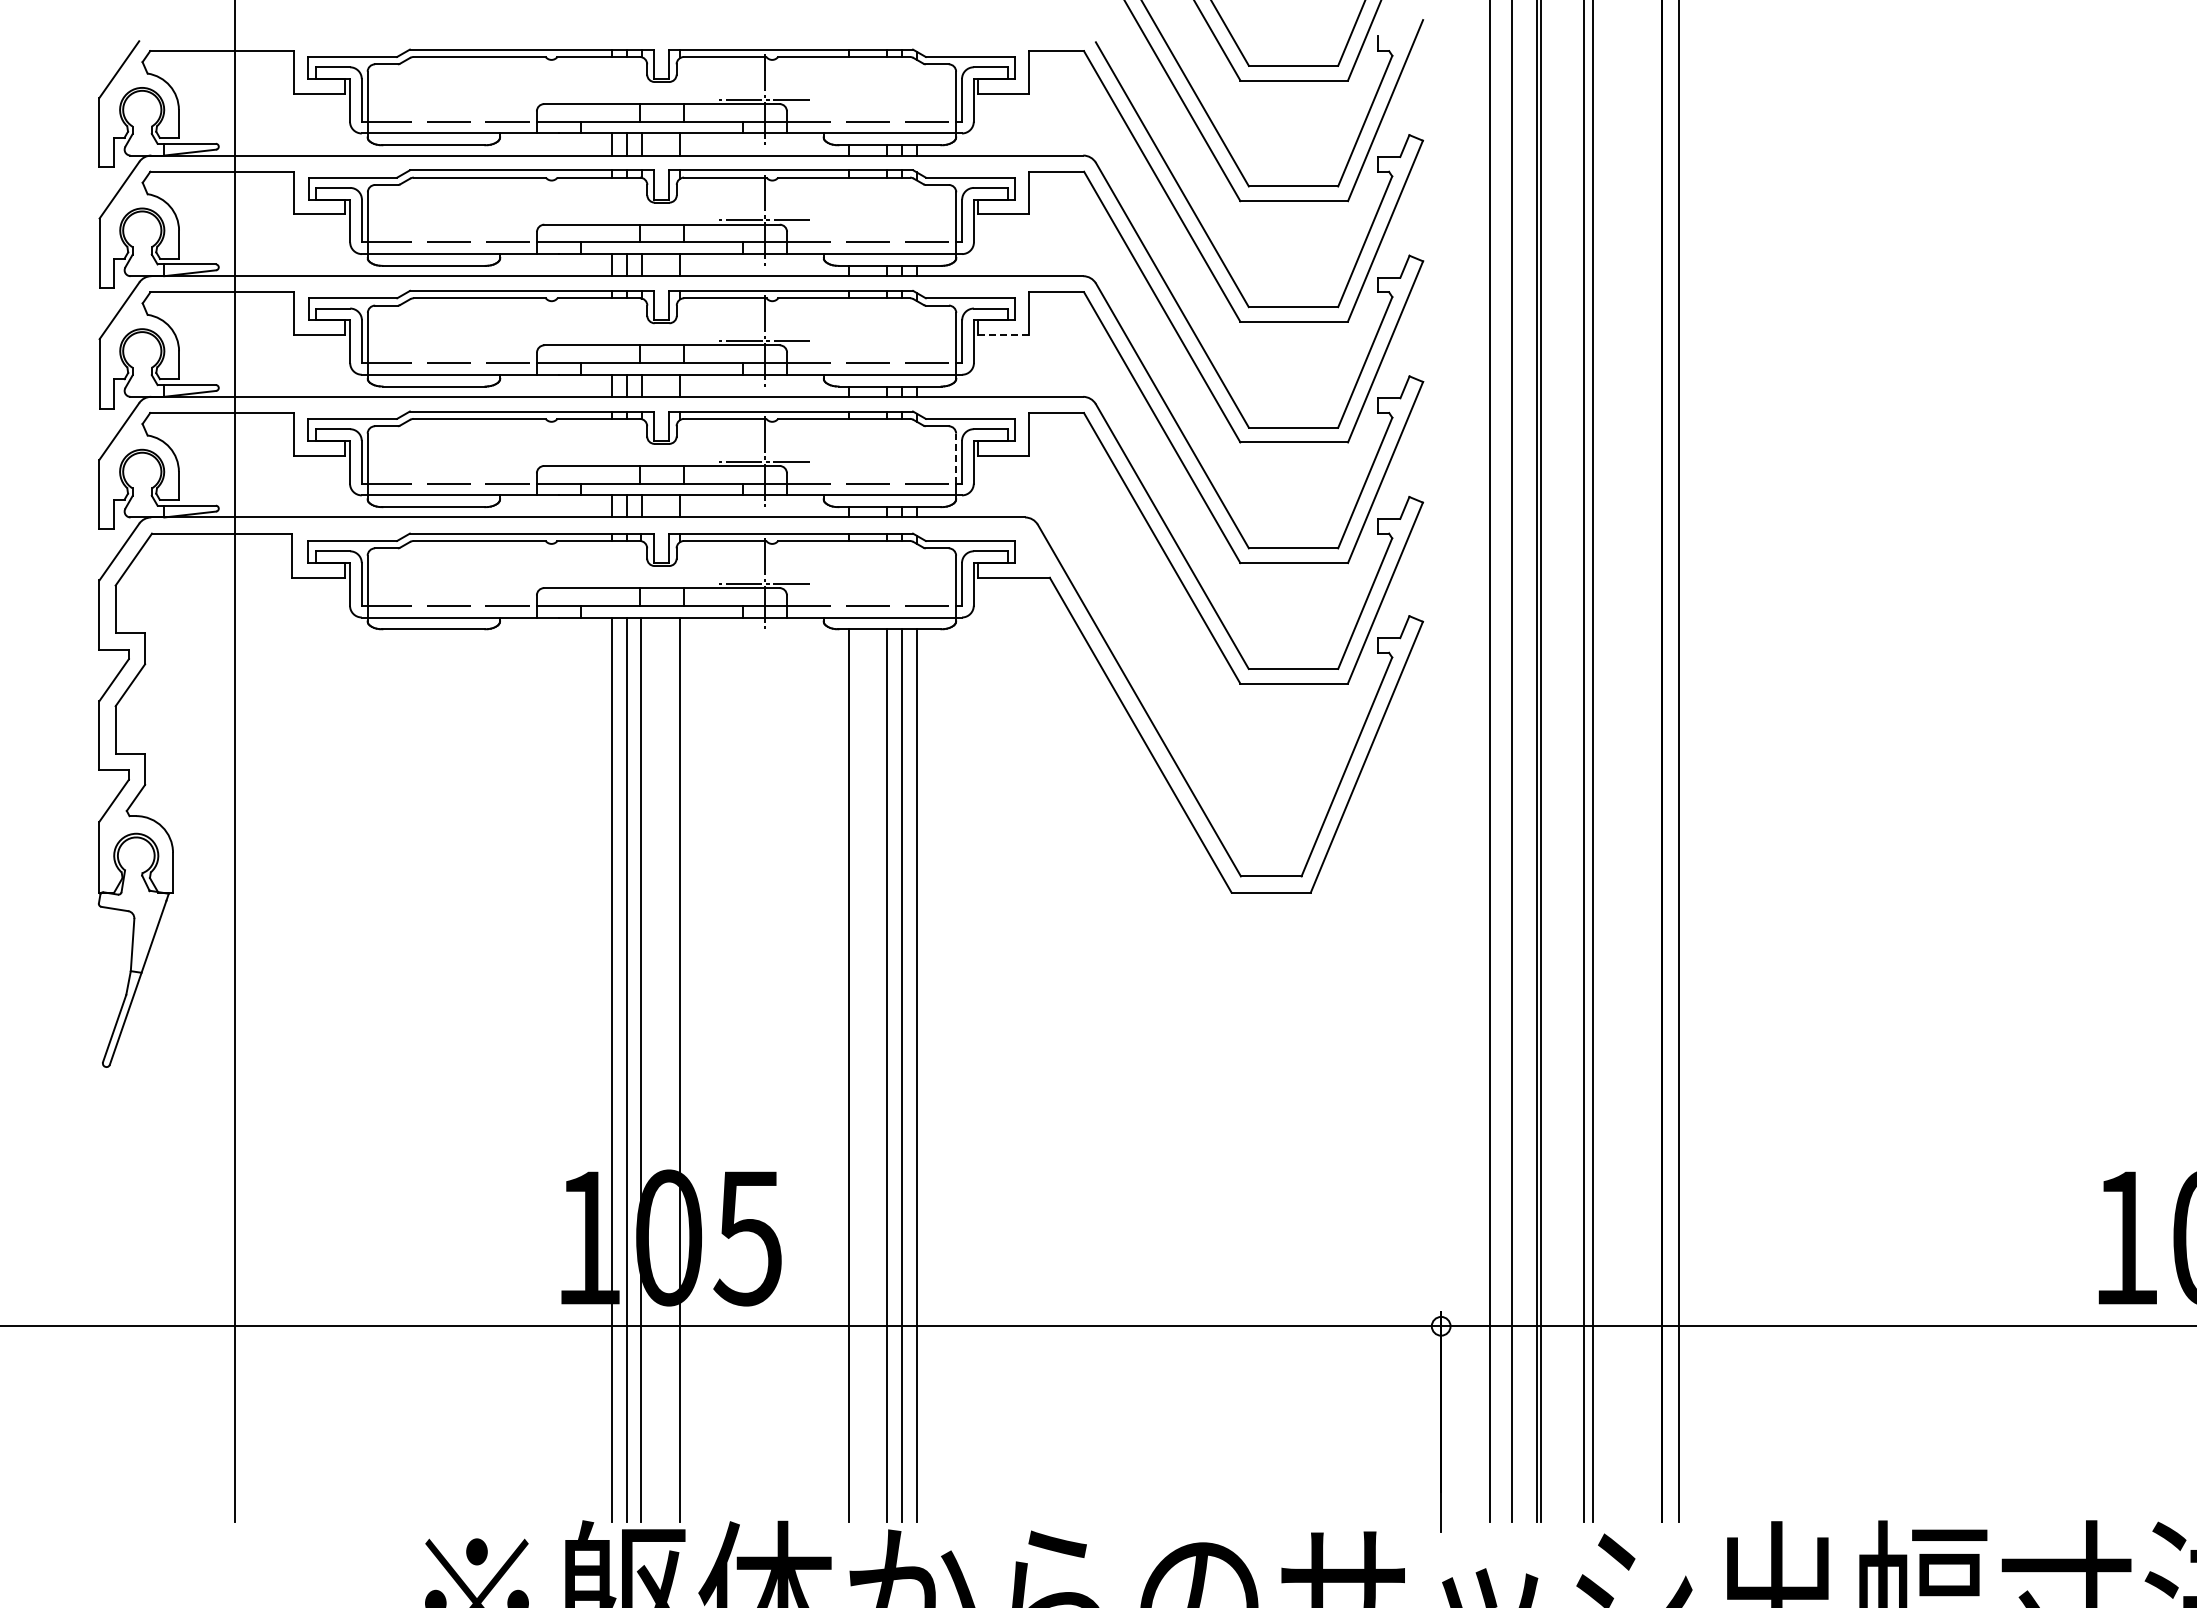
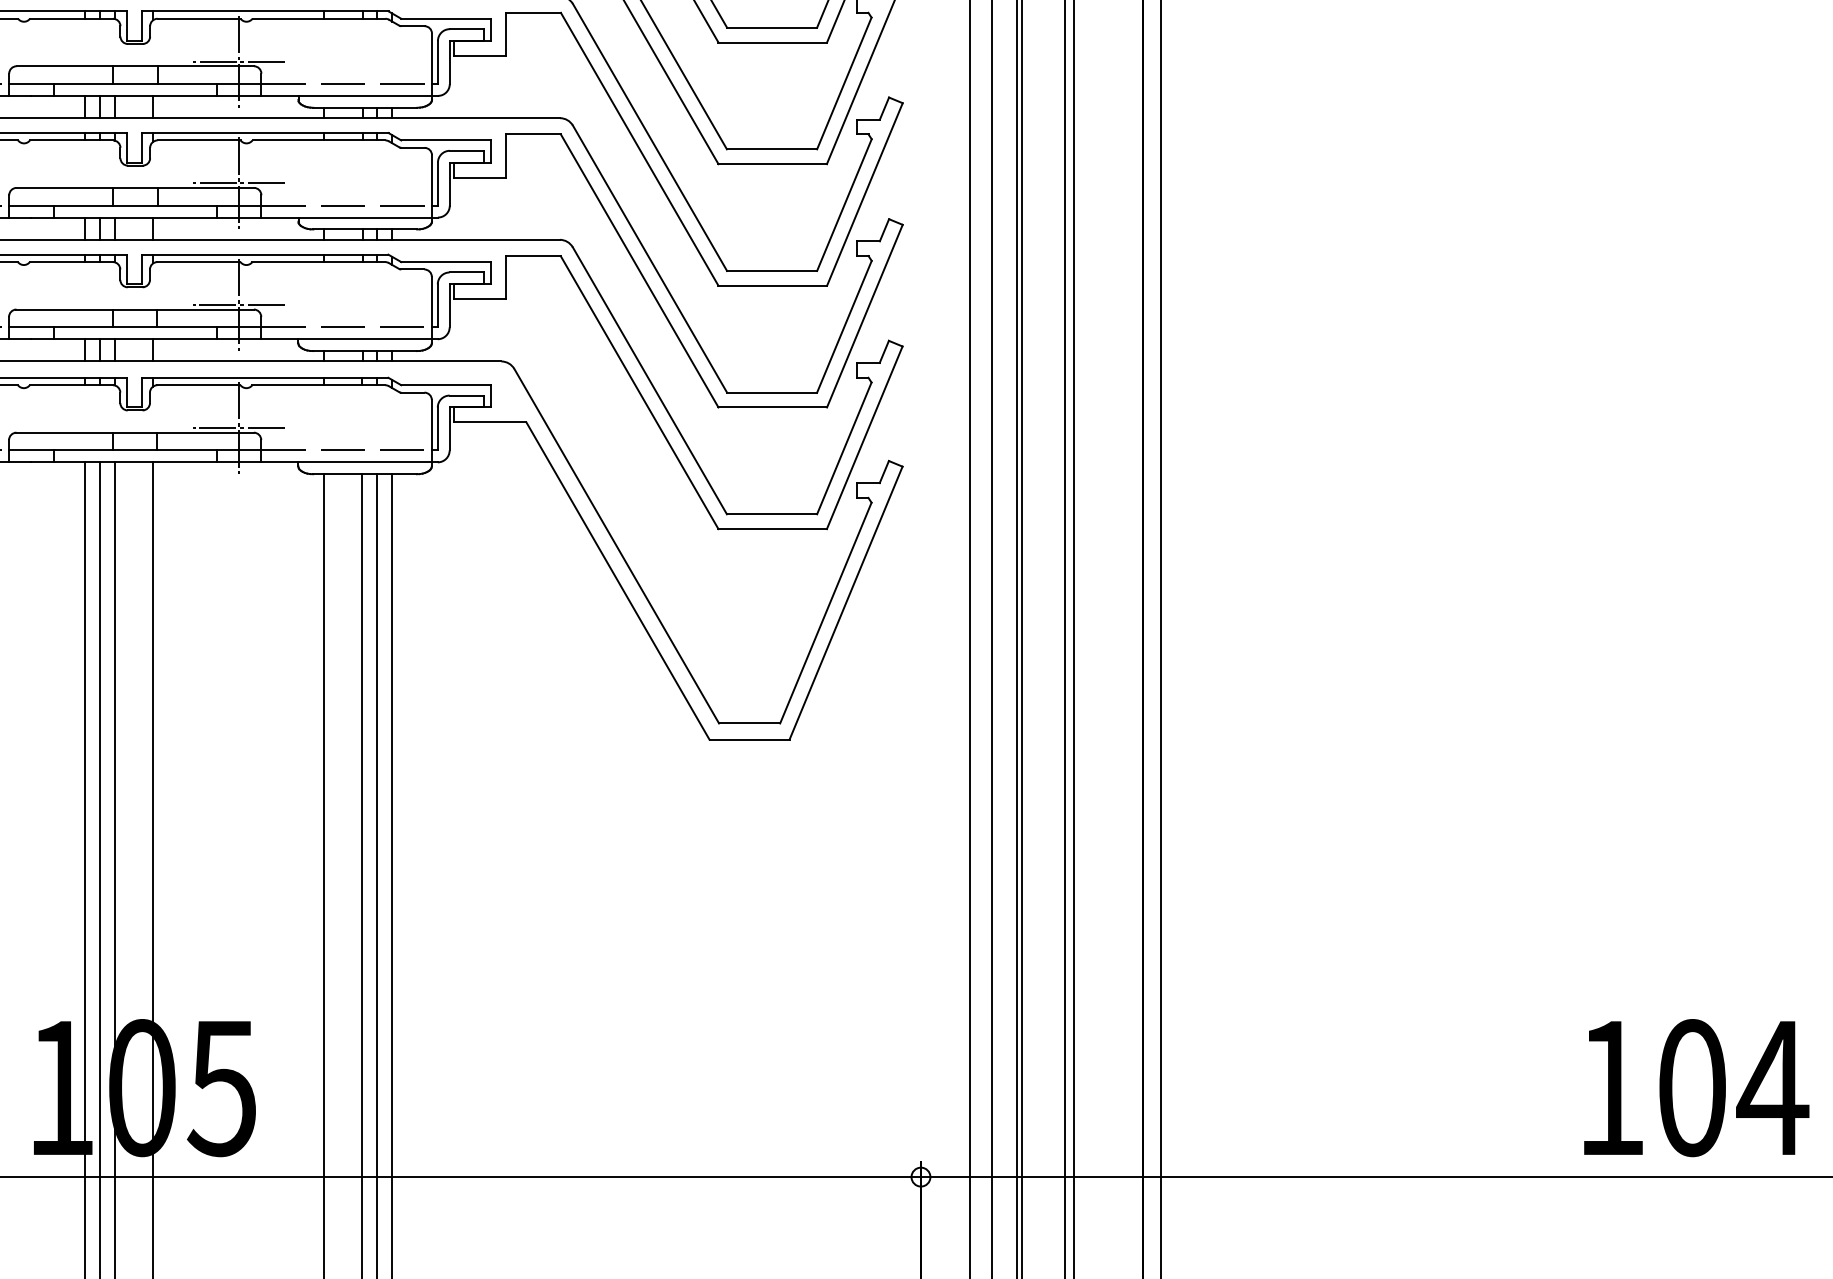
line: (1003, 335) -> (479, 177), dashed -> solid
line: (956, 458) -> (432, 302), dashed -> solid

